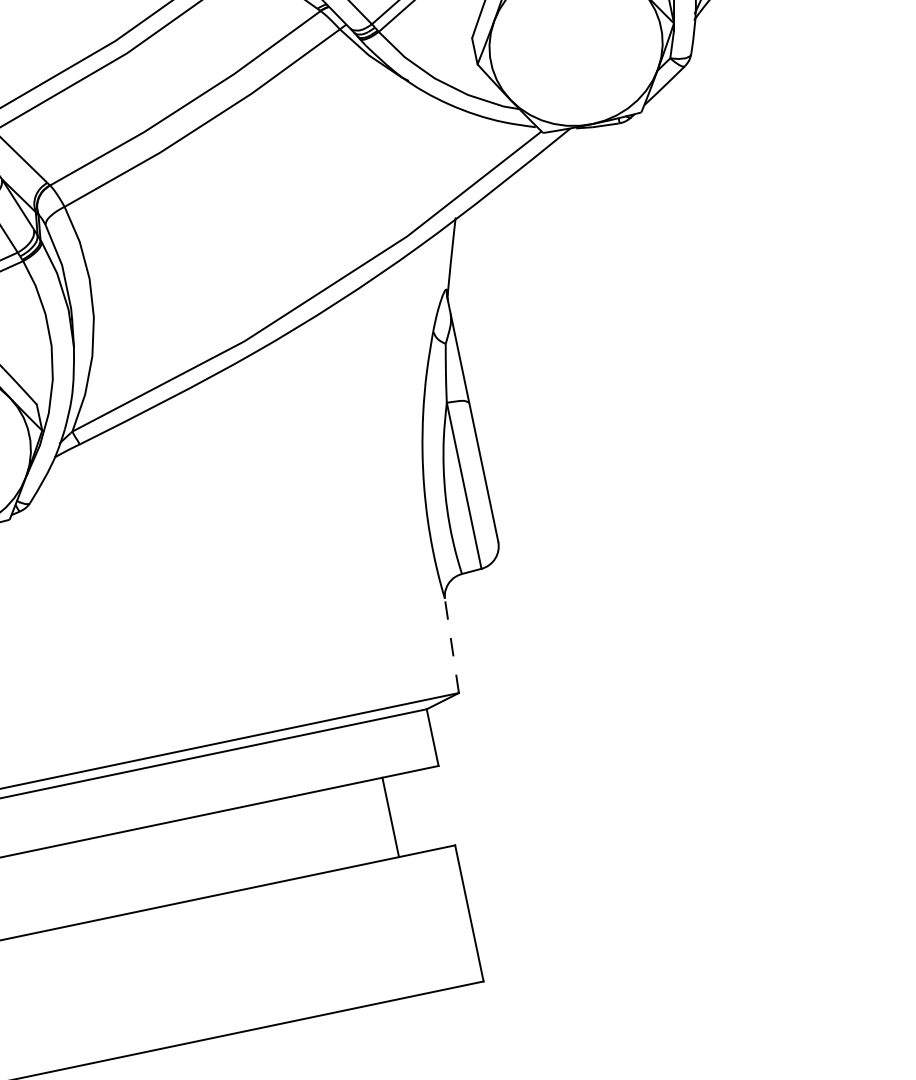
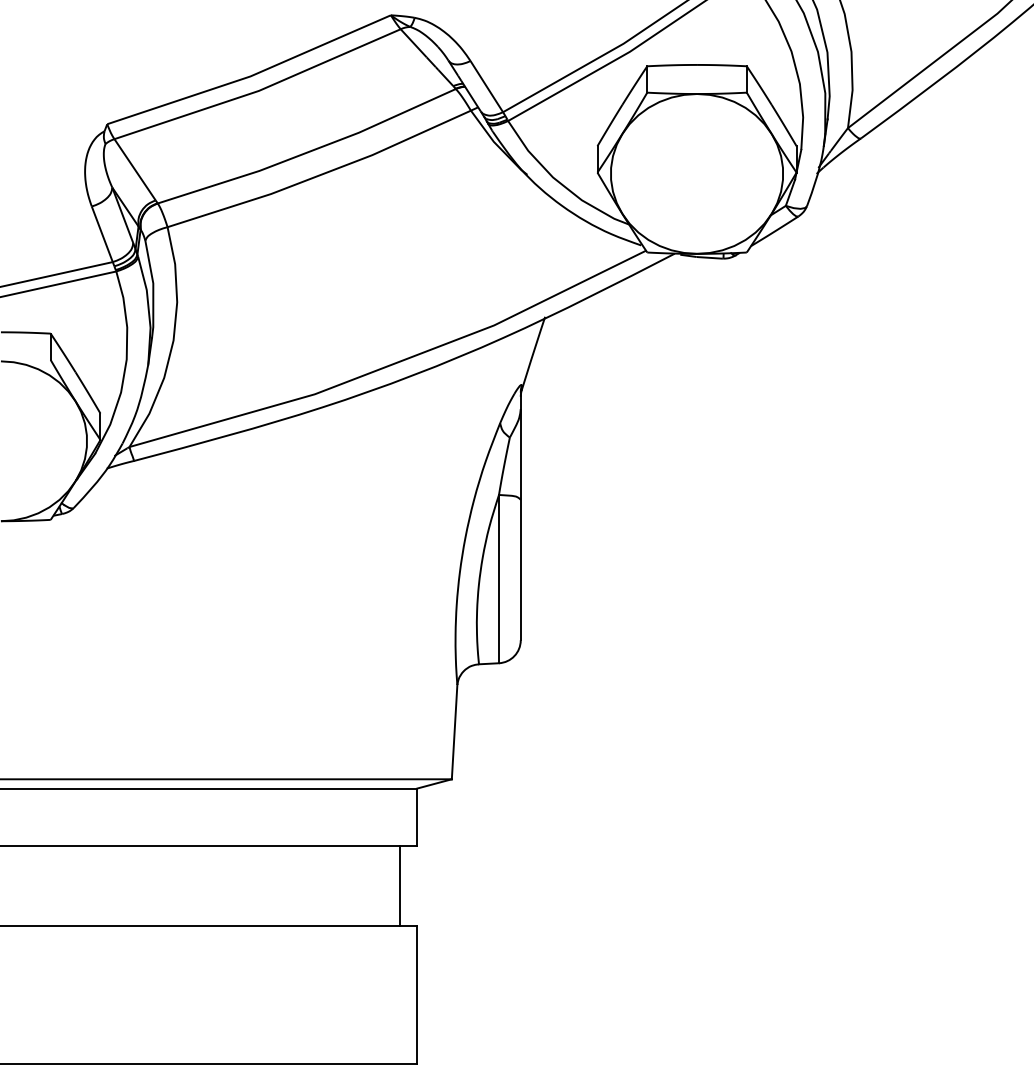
line: (451, 645) -> (454, 731), dashed -> solid
line: (390, 817) -> (400, 886), moved

